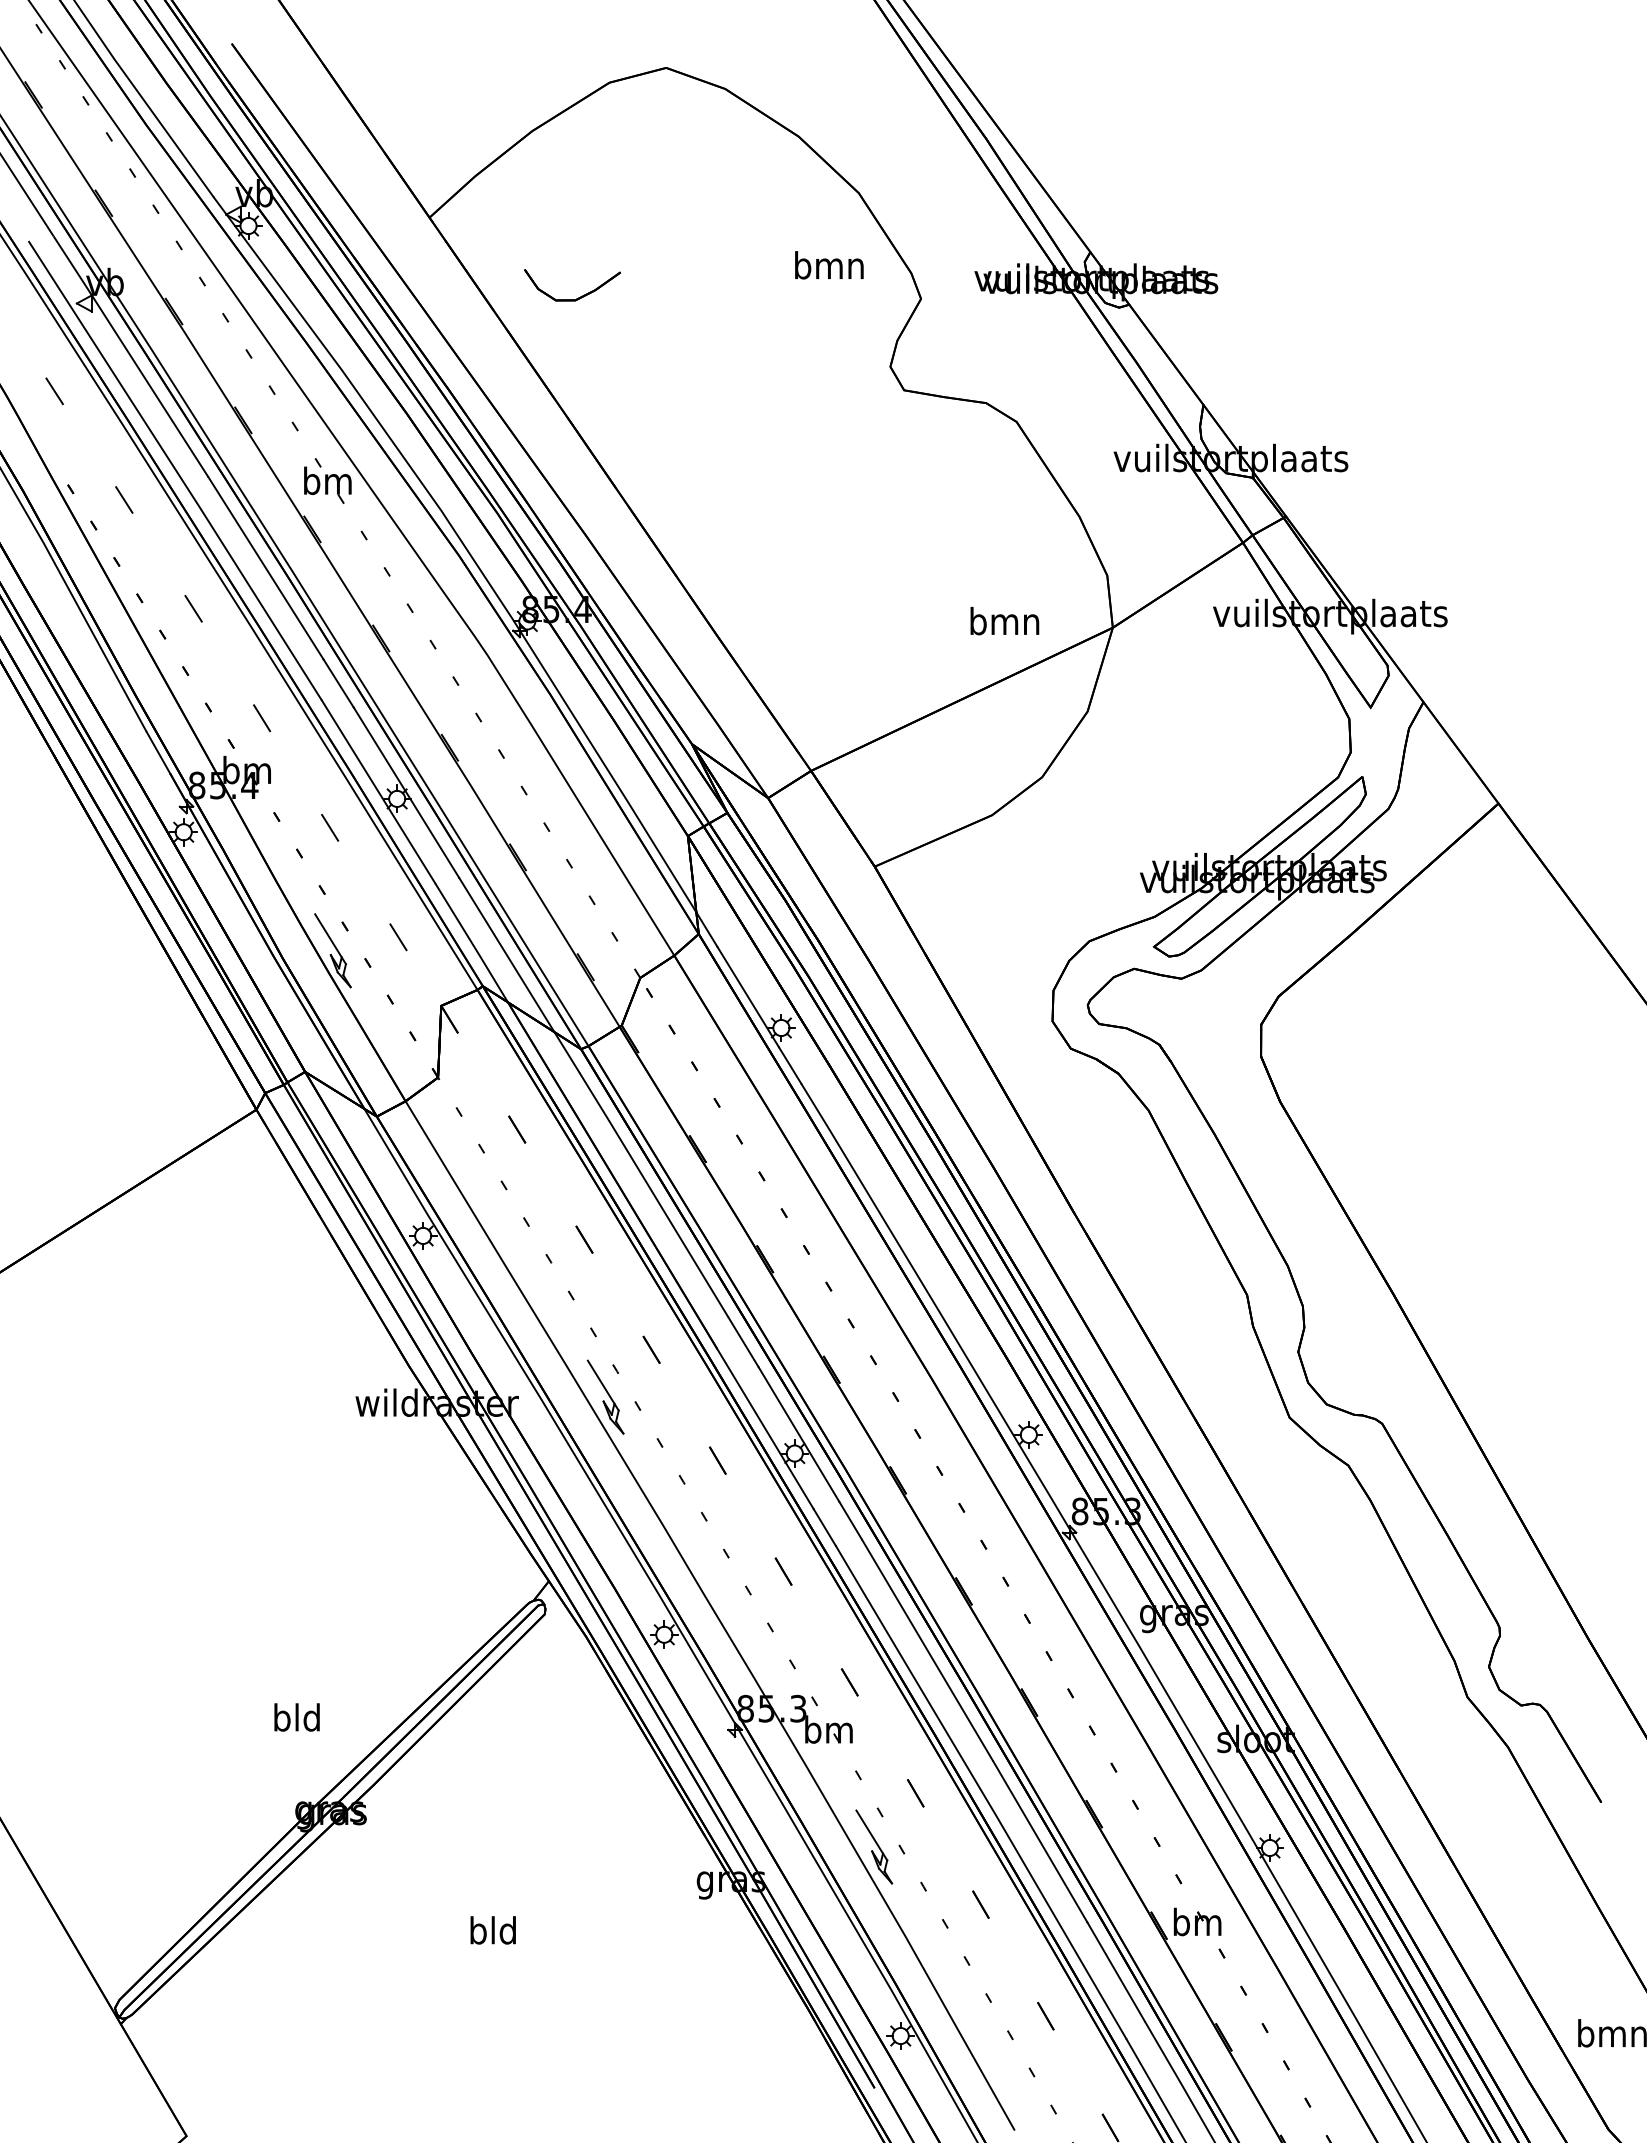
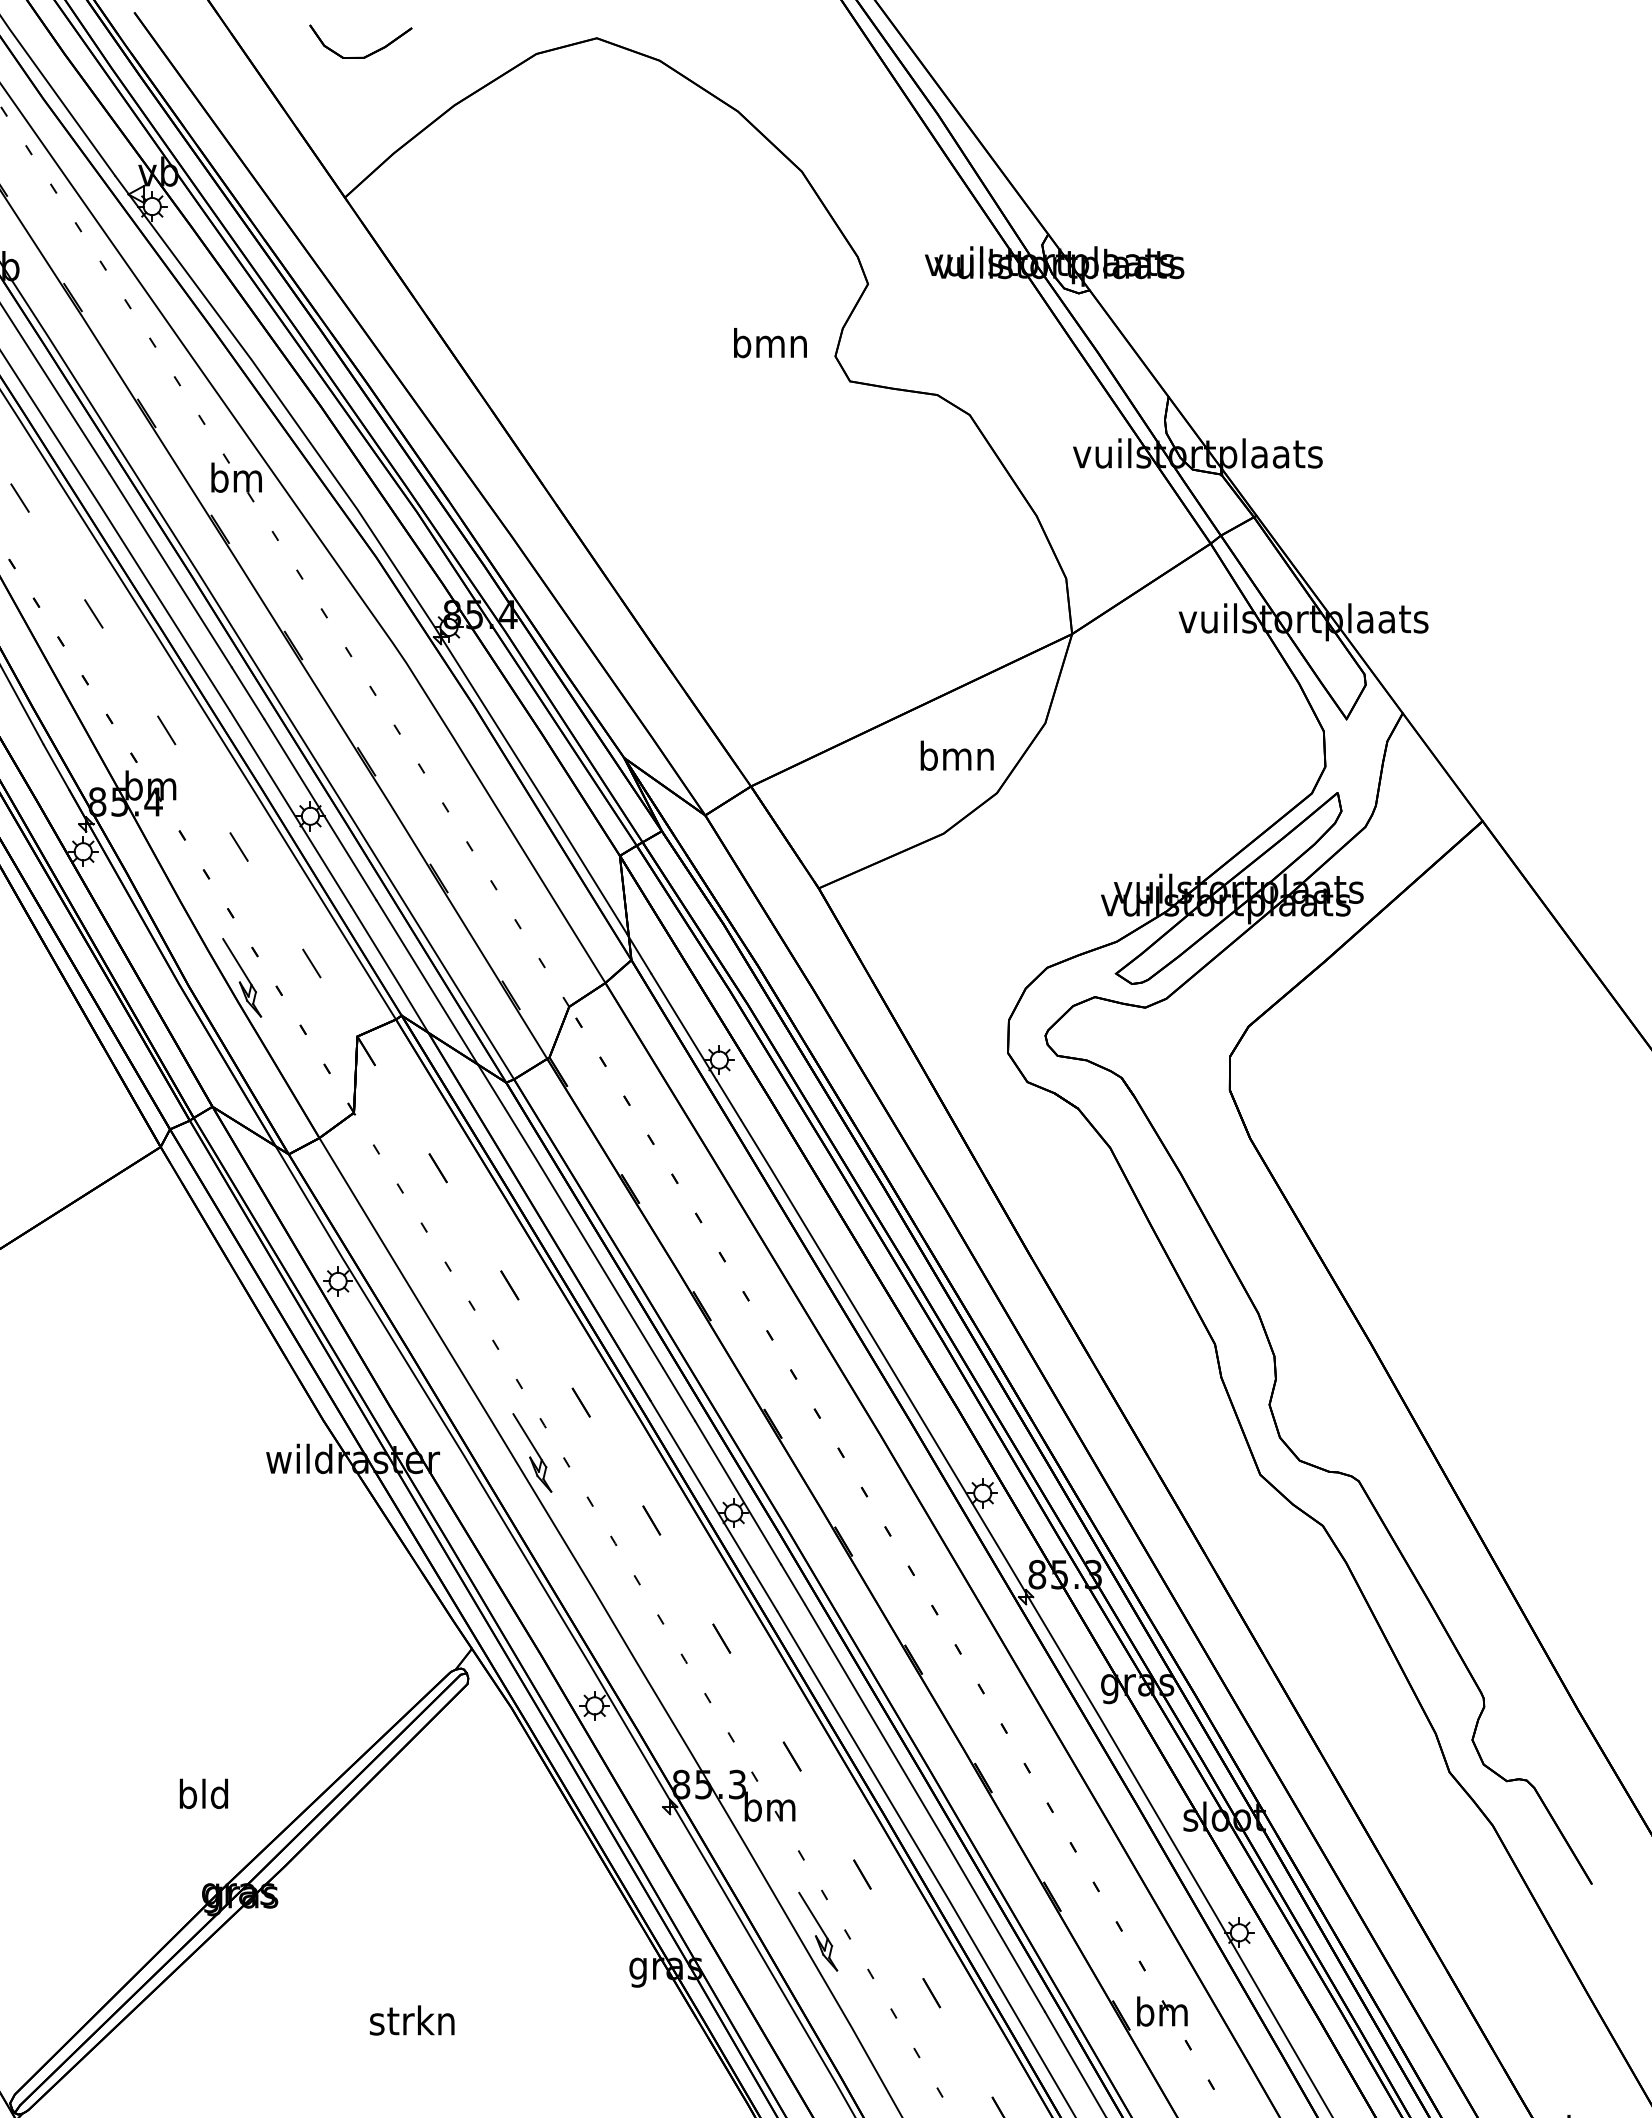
text: (829, 265) -> (770, 343), moved
part: (578, 297) -> (367, 54), moved
text: (1004, 621) -> (956, 756), moved
text: (492, 1930) -> (411, 2020), bld -> strkn

